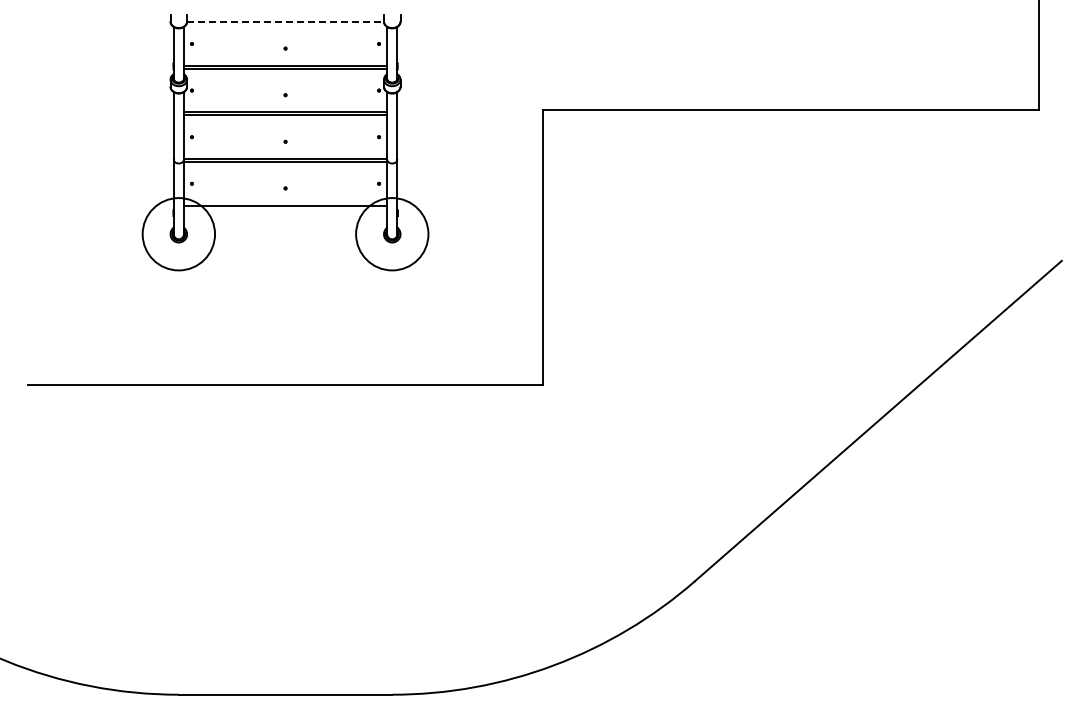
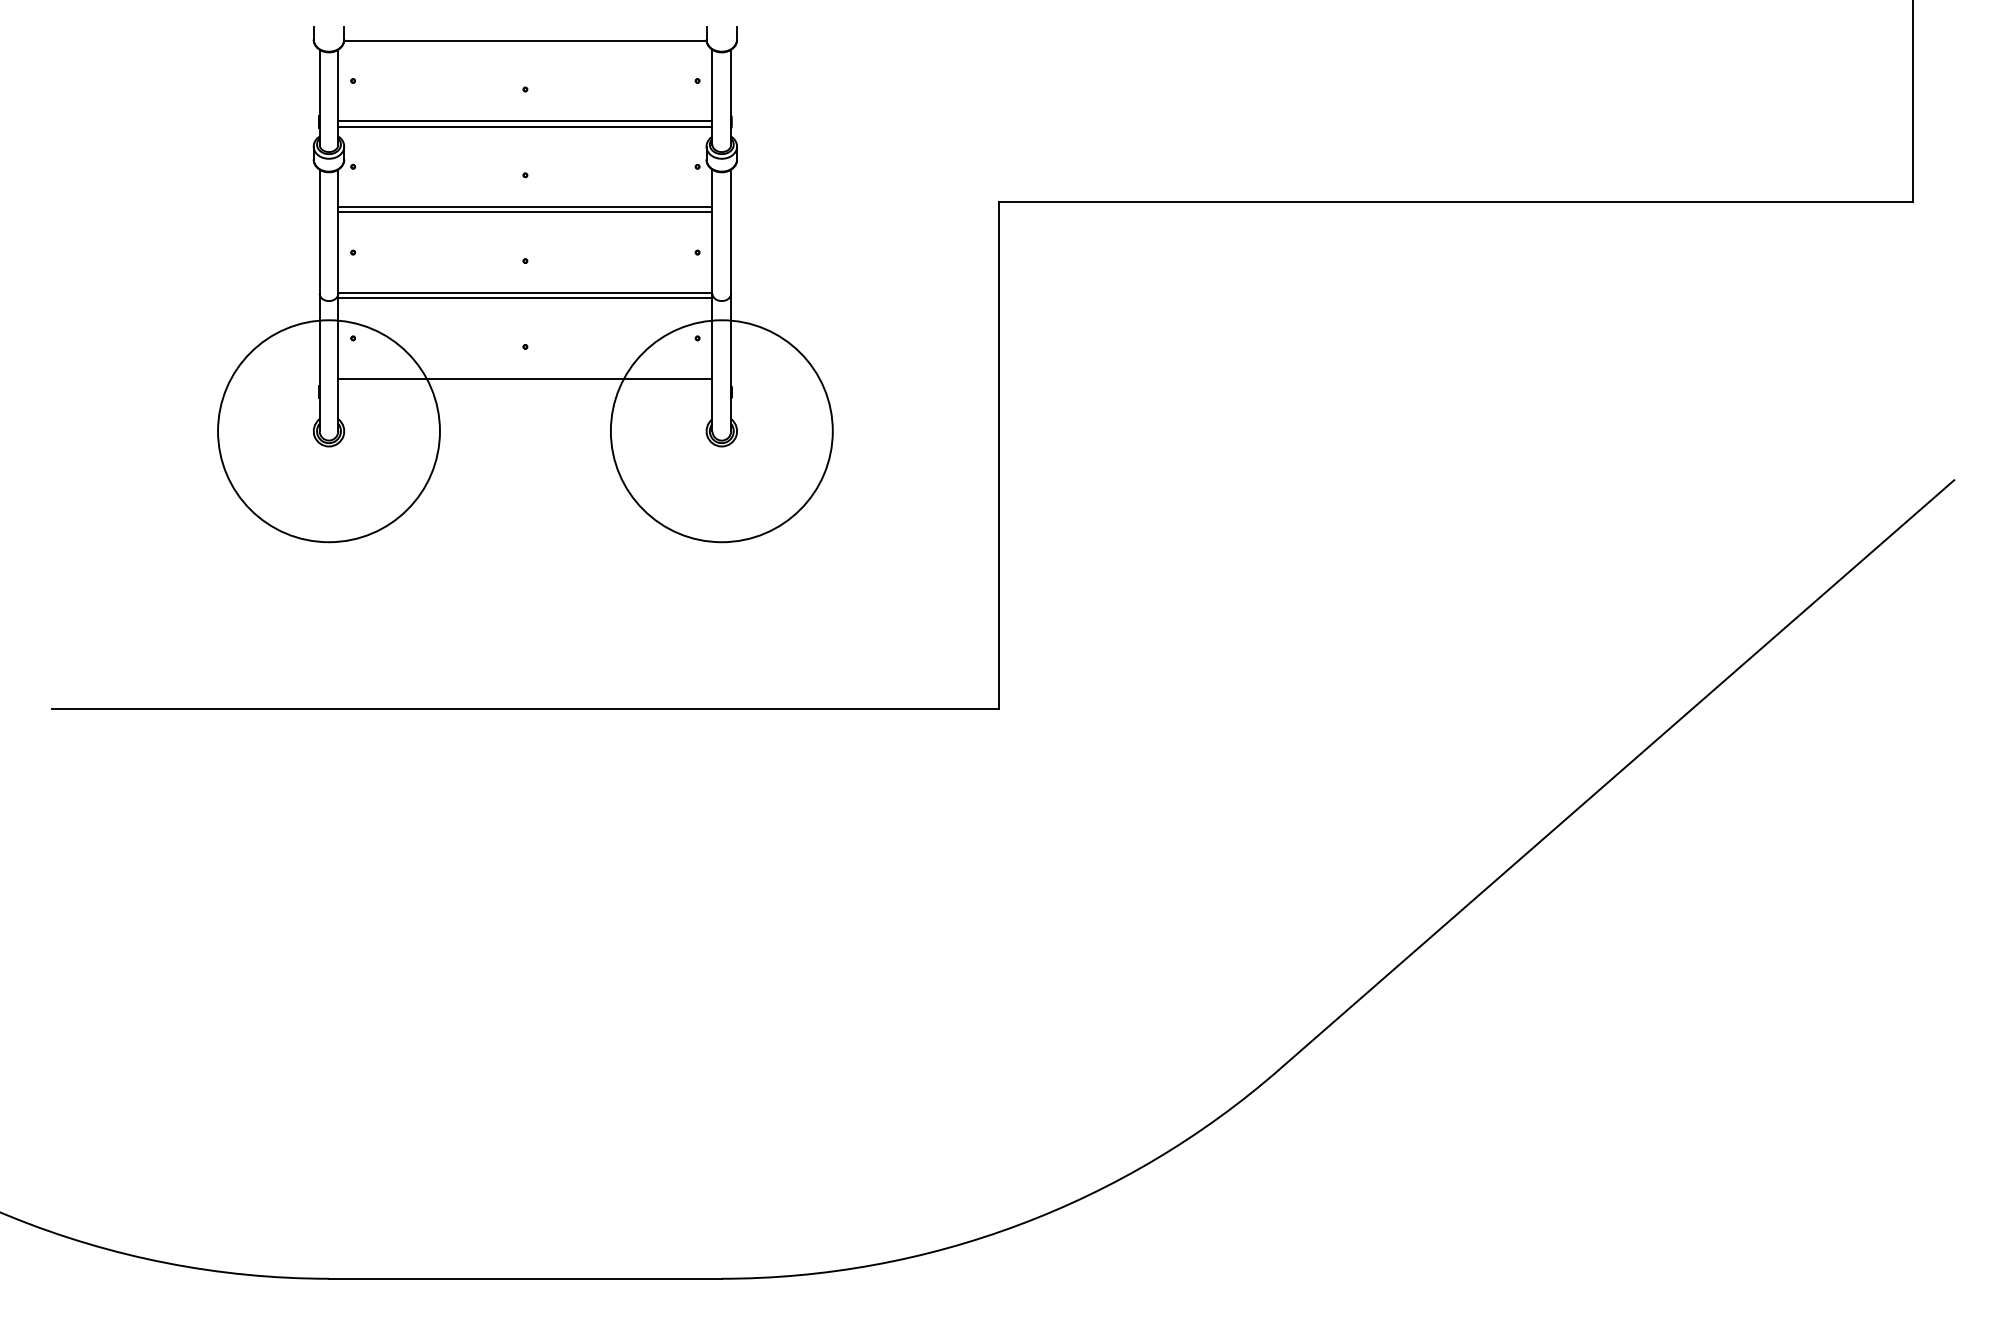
line: (286, 22) -> (527, 41), dashed -> solid
circle: (178, 233) -> (328, 429), size x1.67
circle: (391, 233) -> (720, 429), size x1.67

